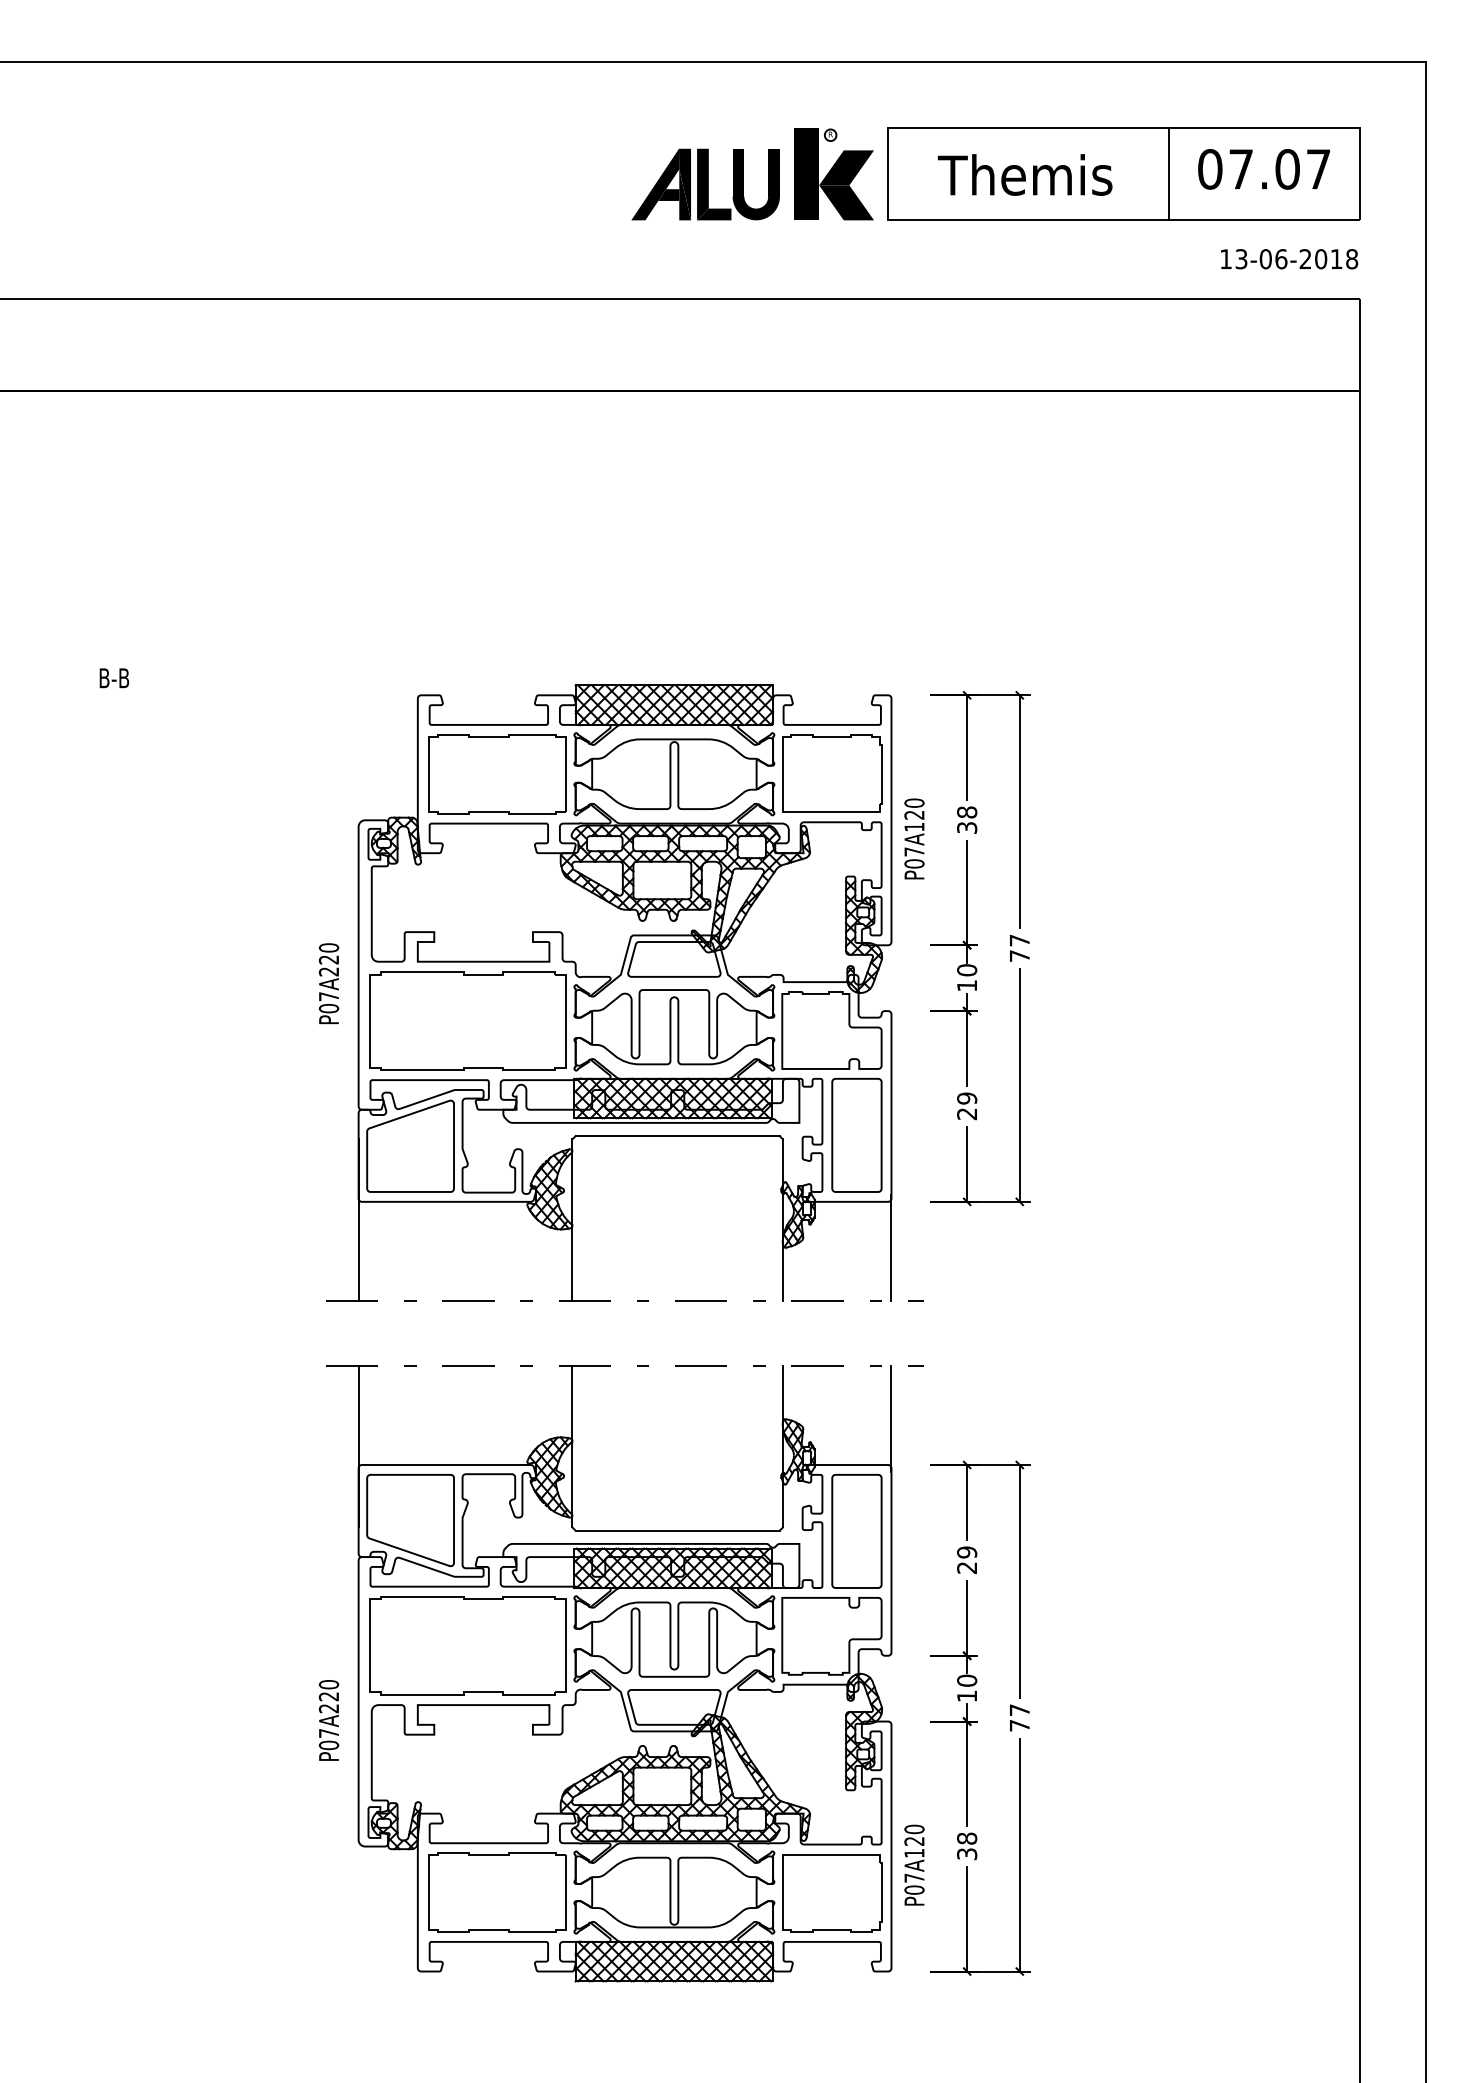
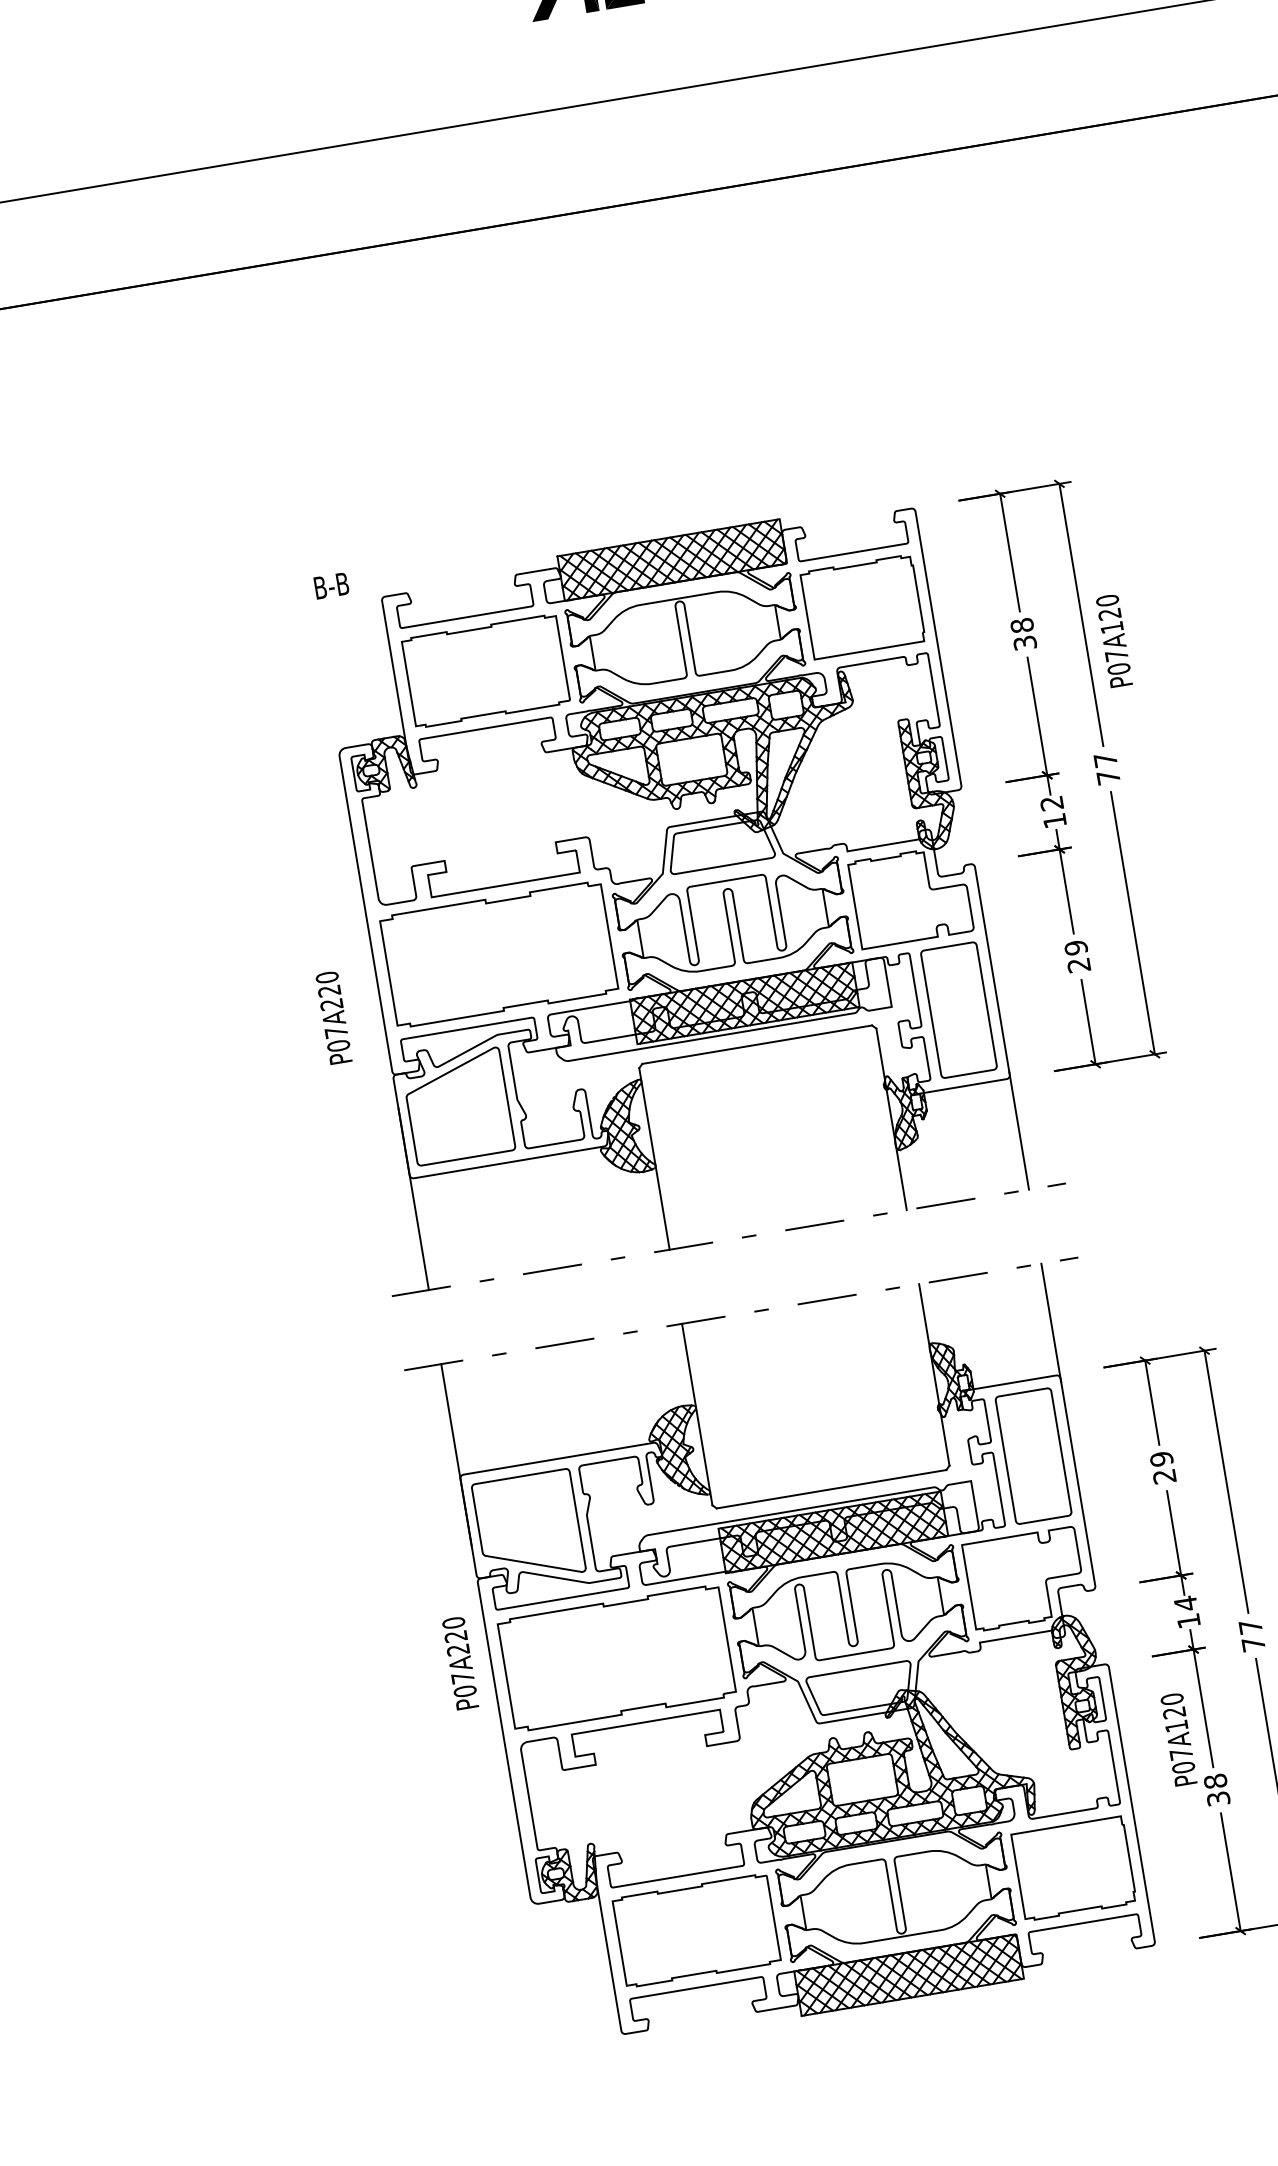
text: (114, 678) -> (331, 586), moved
text: (914, 838) -> (1114, 640), moved
text: (967, 970) -> (1052, 803), 10 -> 12
text: (328, 983) -> (333, 1017), moved
text: (967, 1680) -> (1186, 1603), 10 -> 14
text: (328, 1720) -> (459, 1663), moved
text: (914, 1864) -> (1178, 1738), moved

